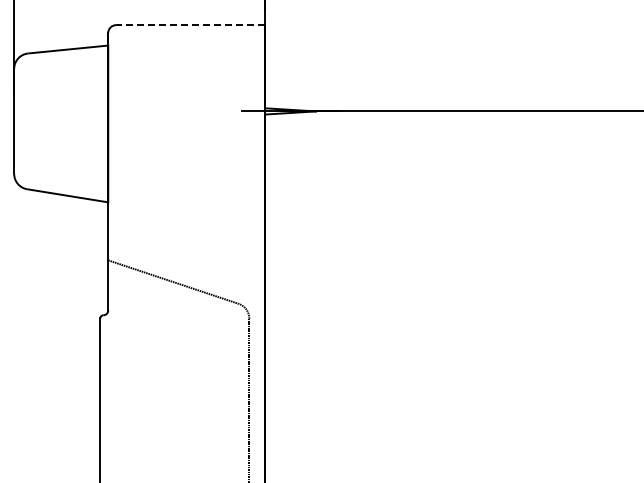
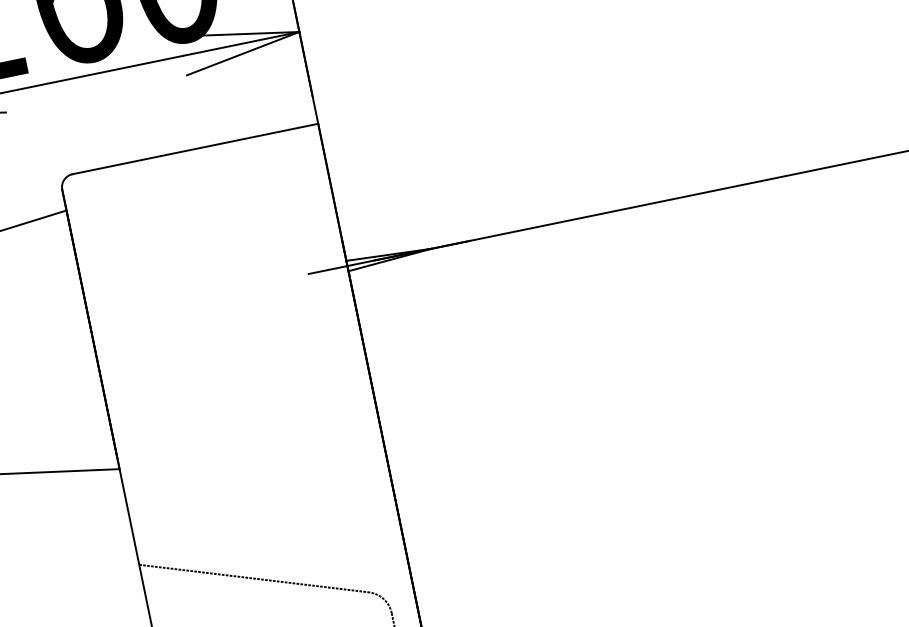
line: (190, 25) -> (195, 149), dashed -> solid

